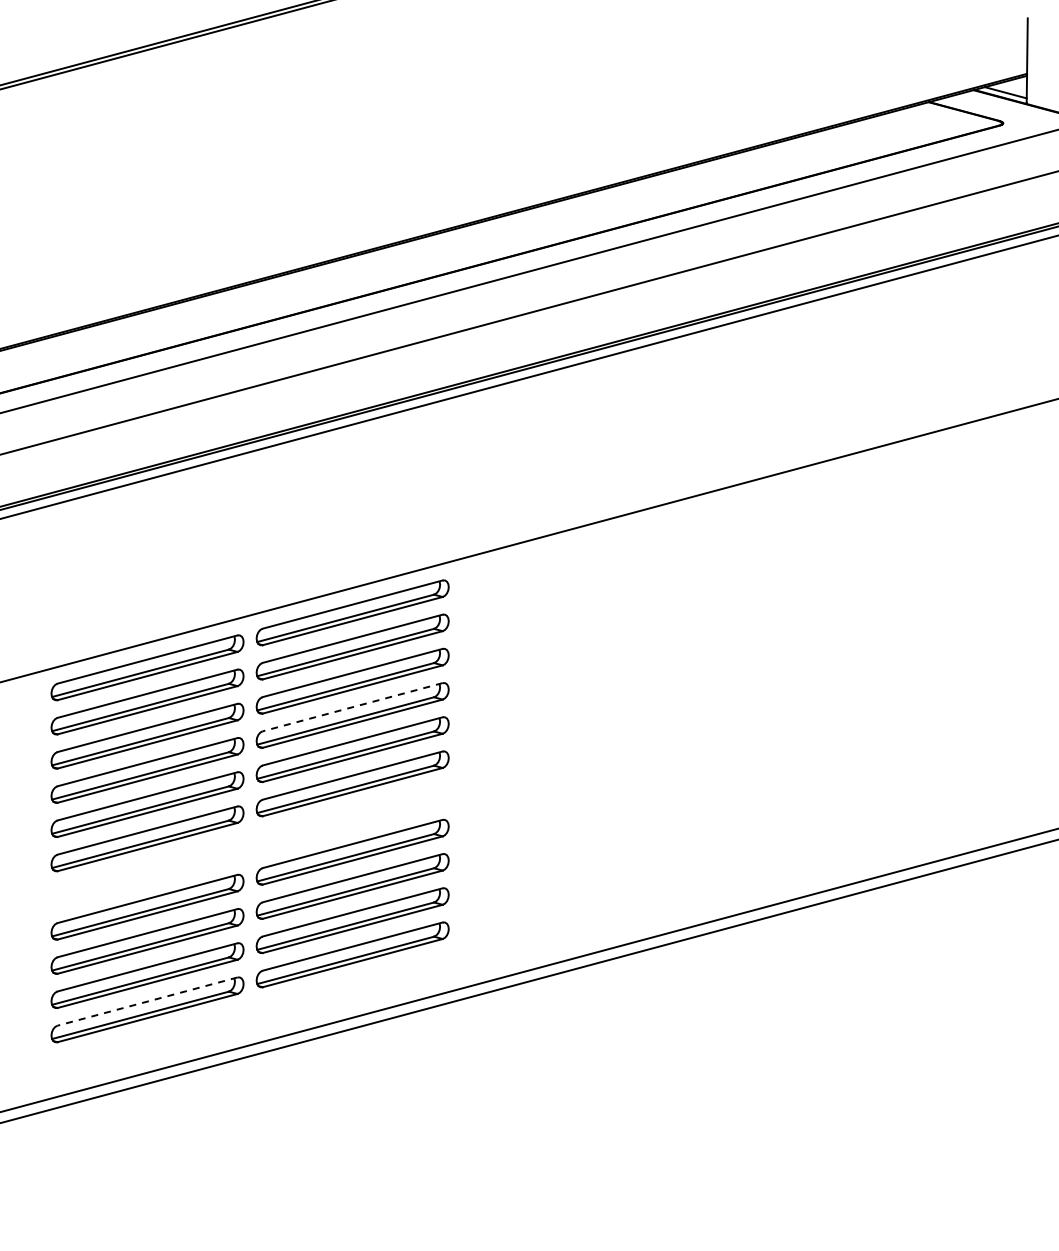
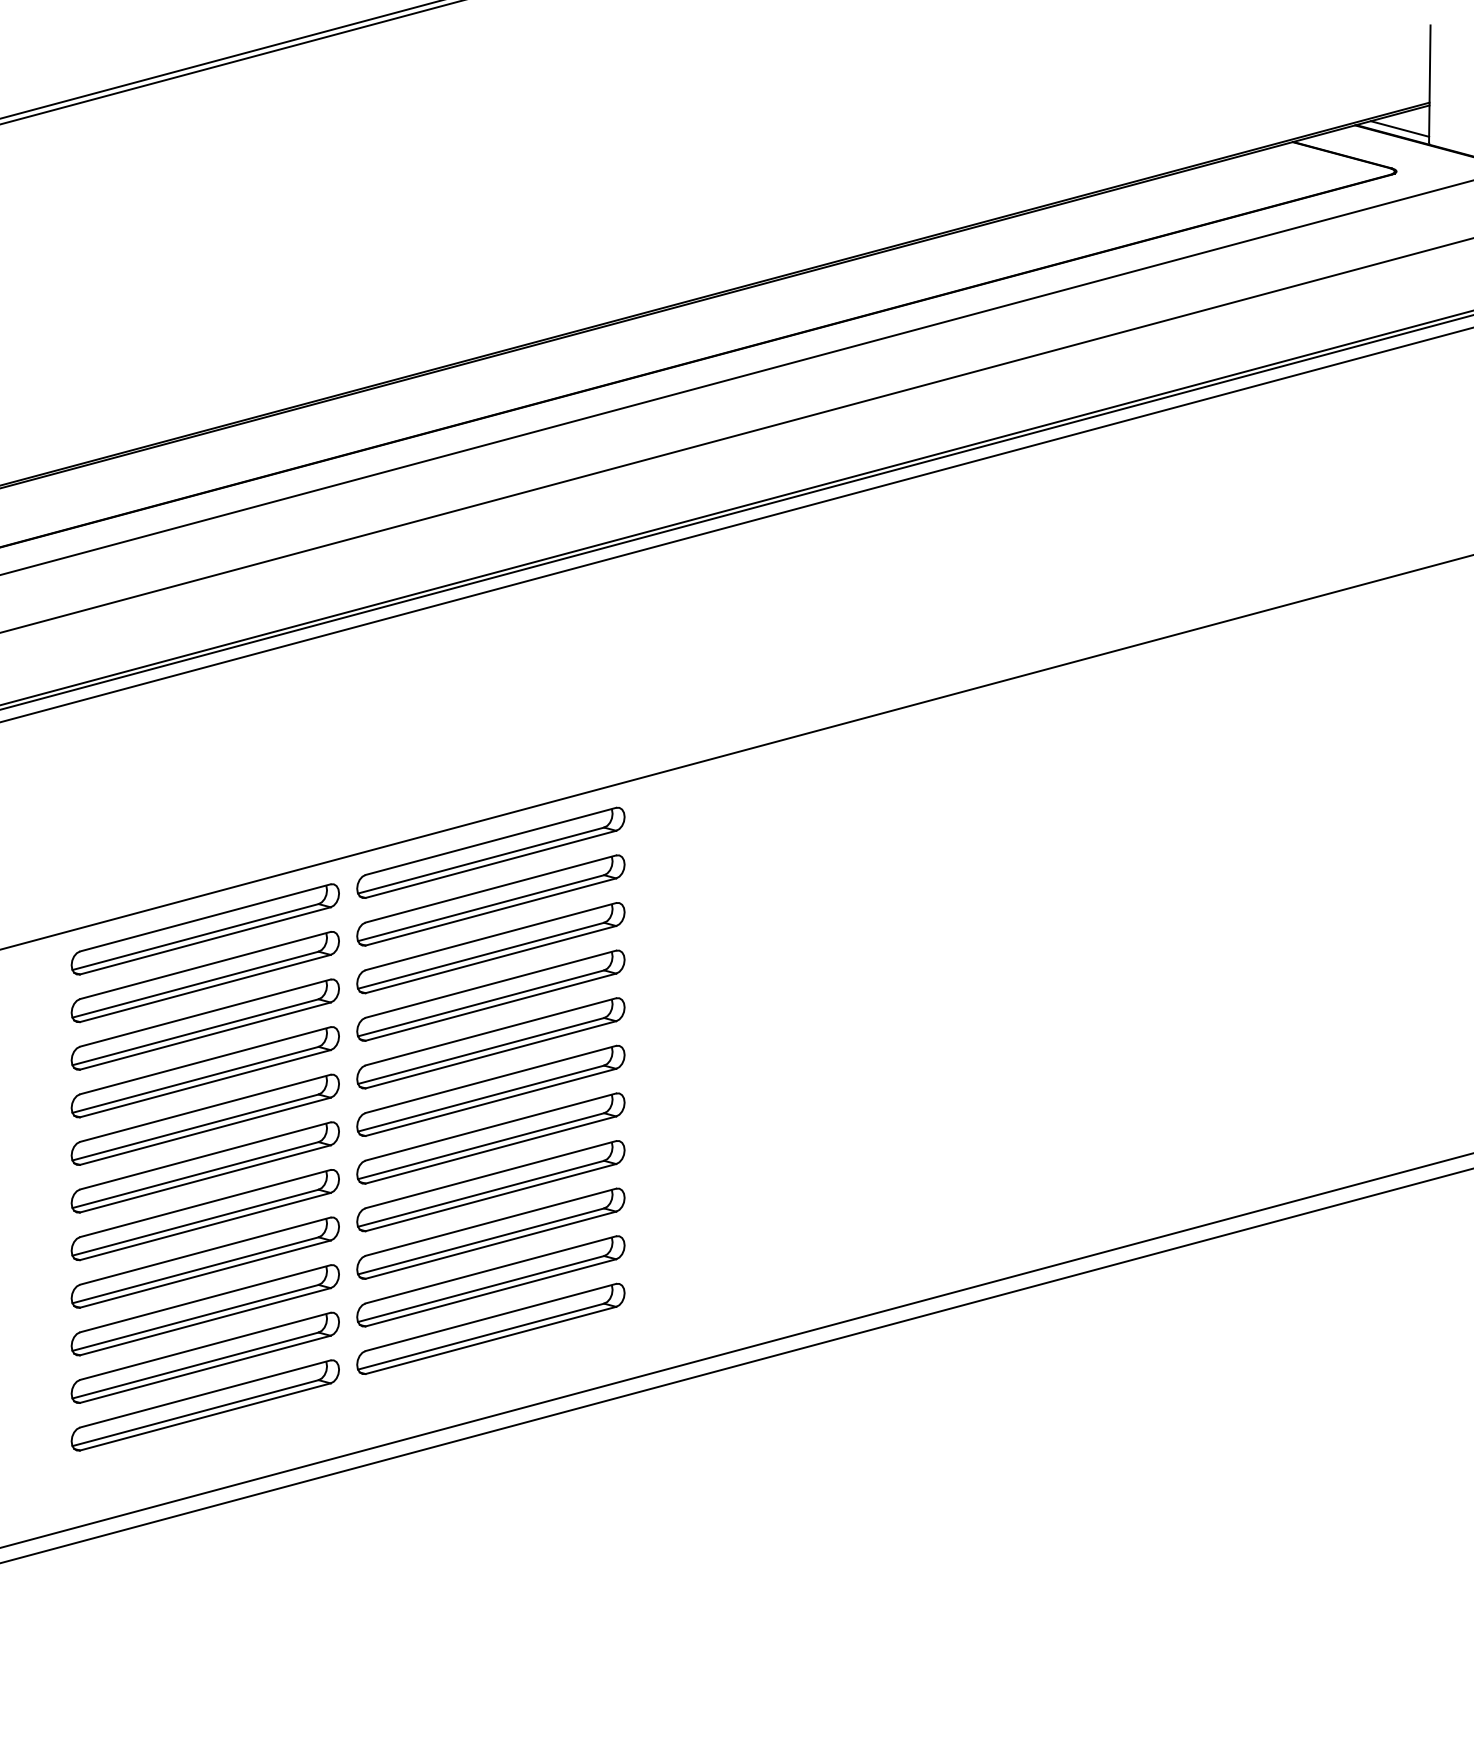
line: (352, 707) -> (490, 984), dashed -> solid
part: (352, 817) -> (490, 1137), added
part: (147, 872) -> (205, 1214), added
line: (147, 1001) -> (205, 1393), dashed -> solid

